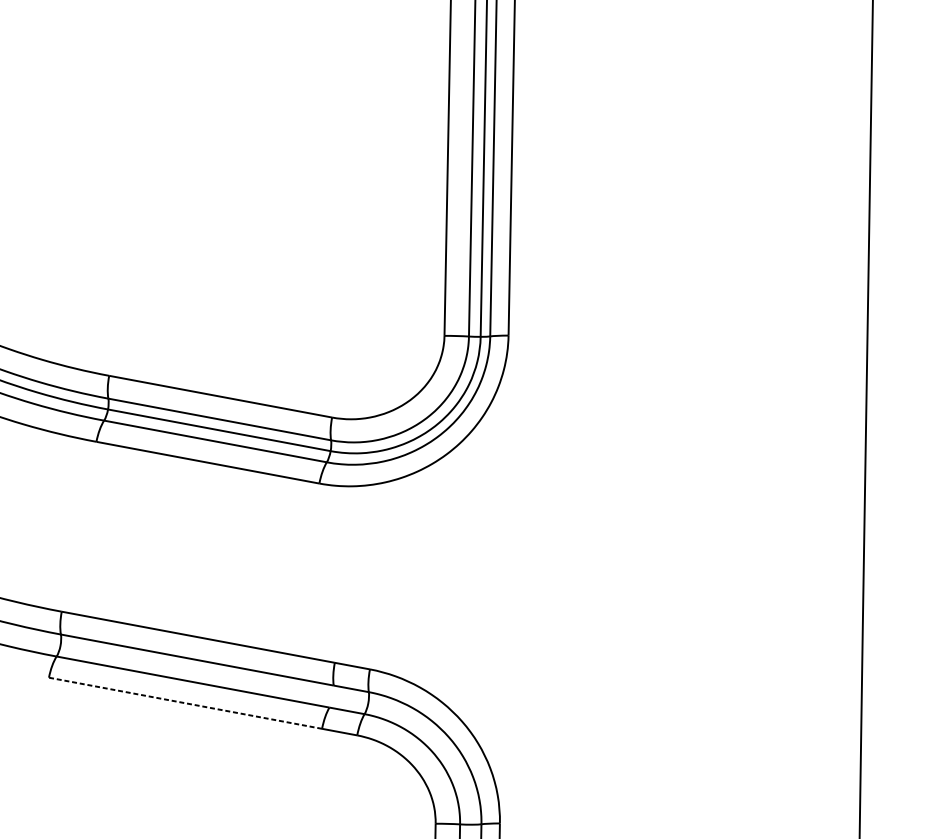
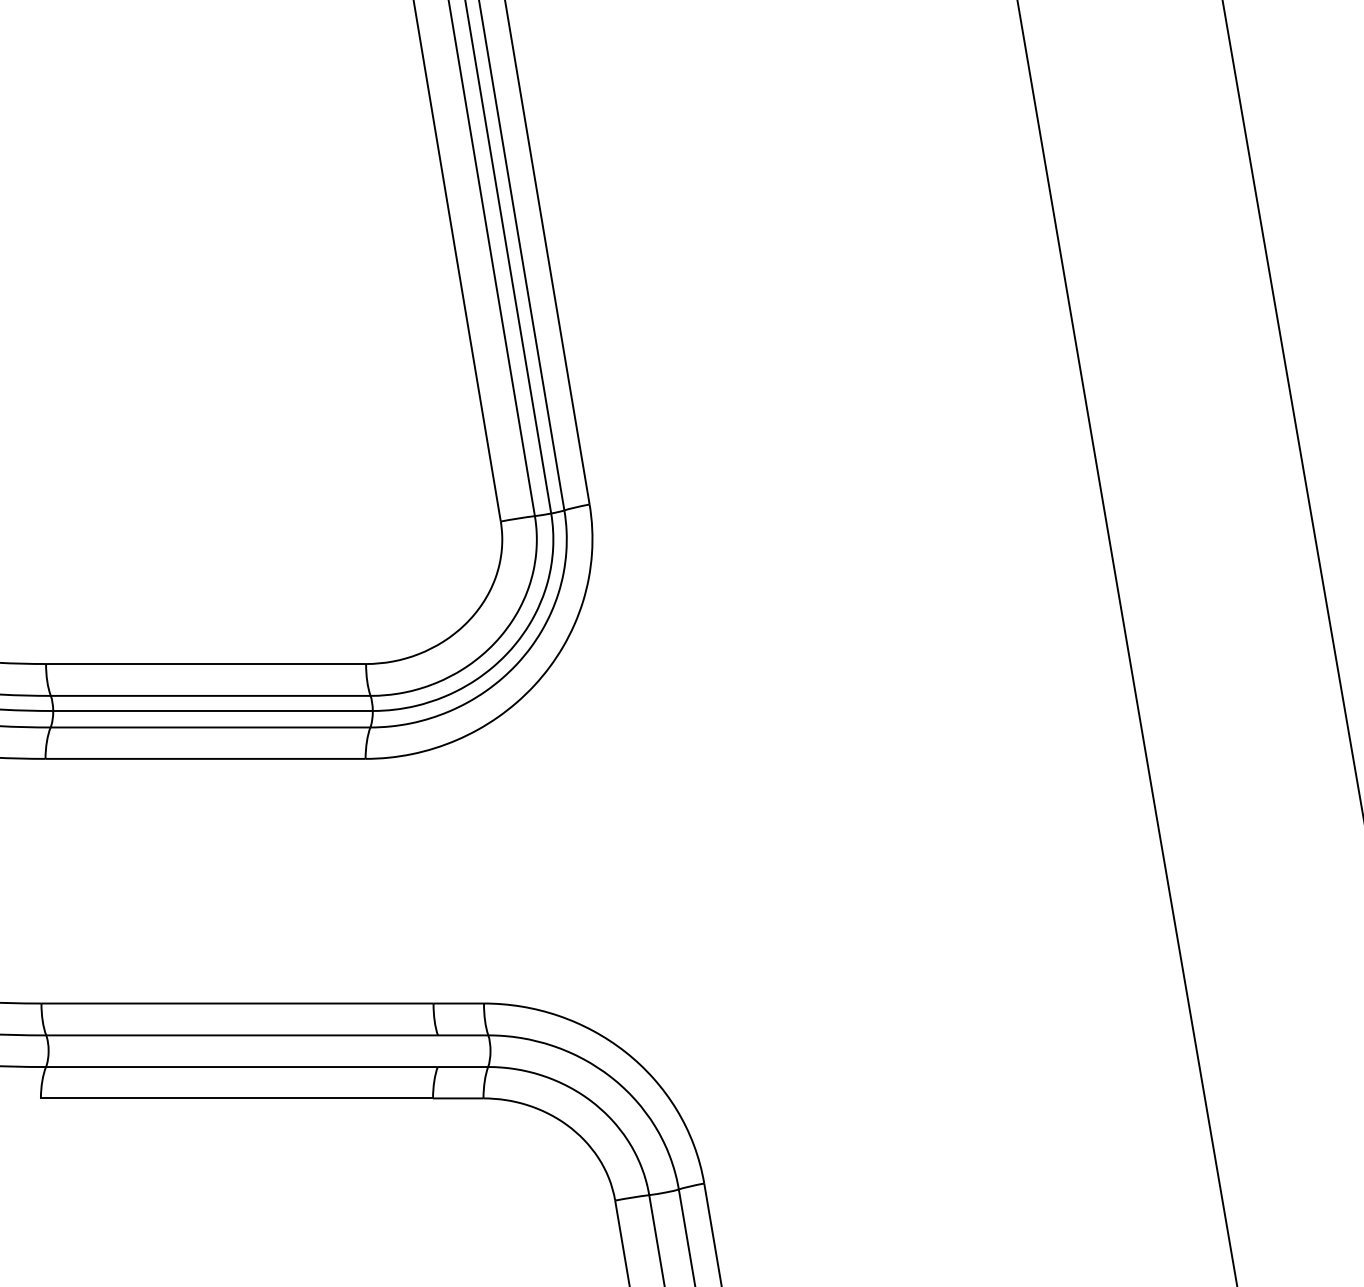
line: (185, 703) -> (236, 1098), dashed -> solid

